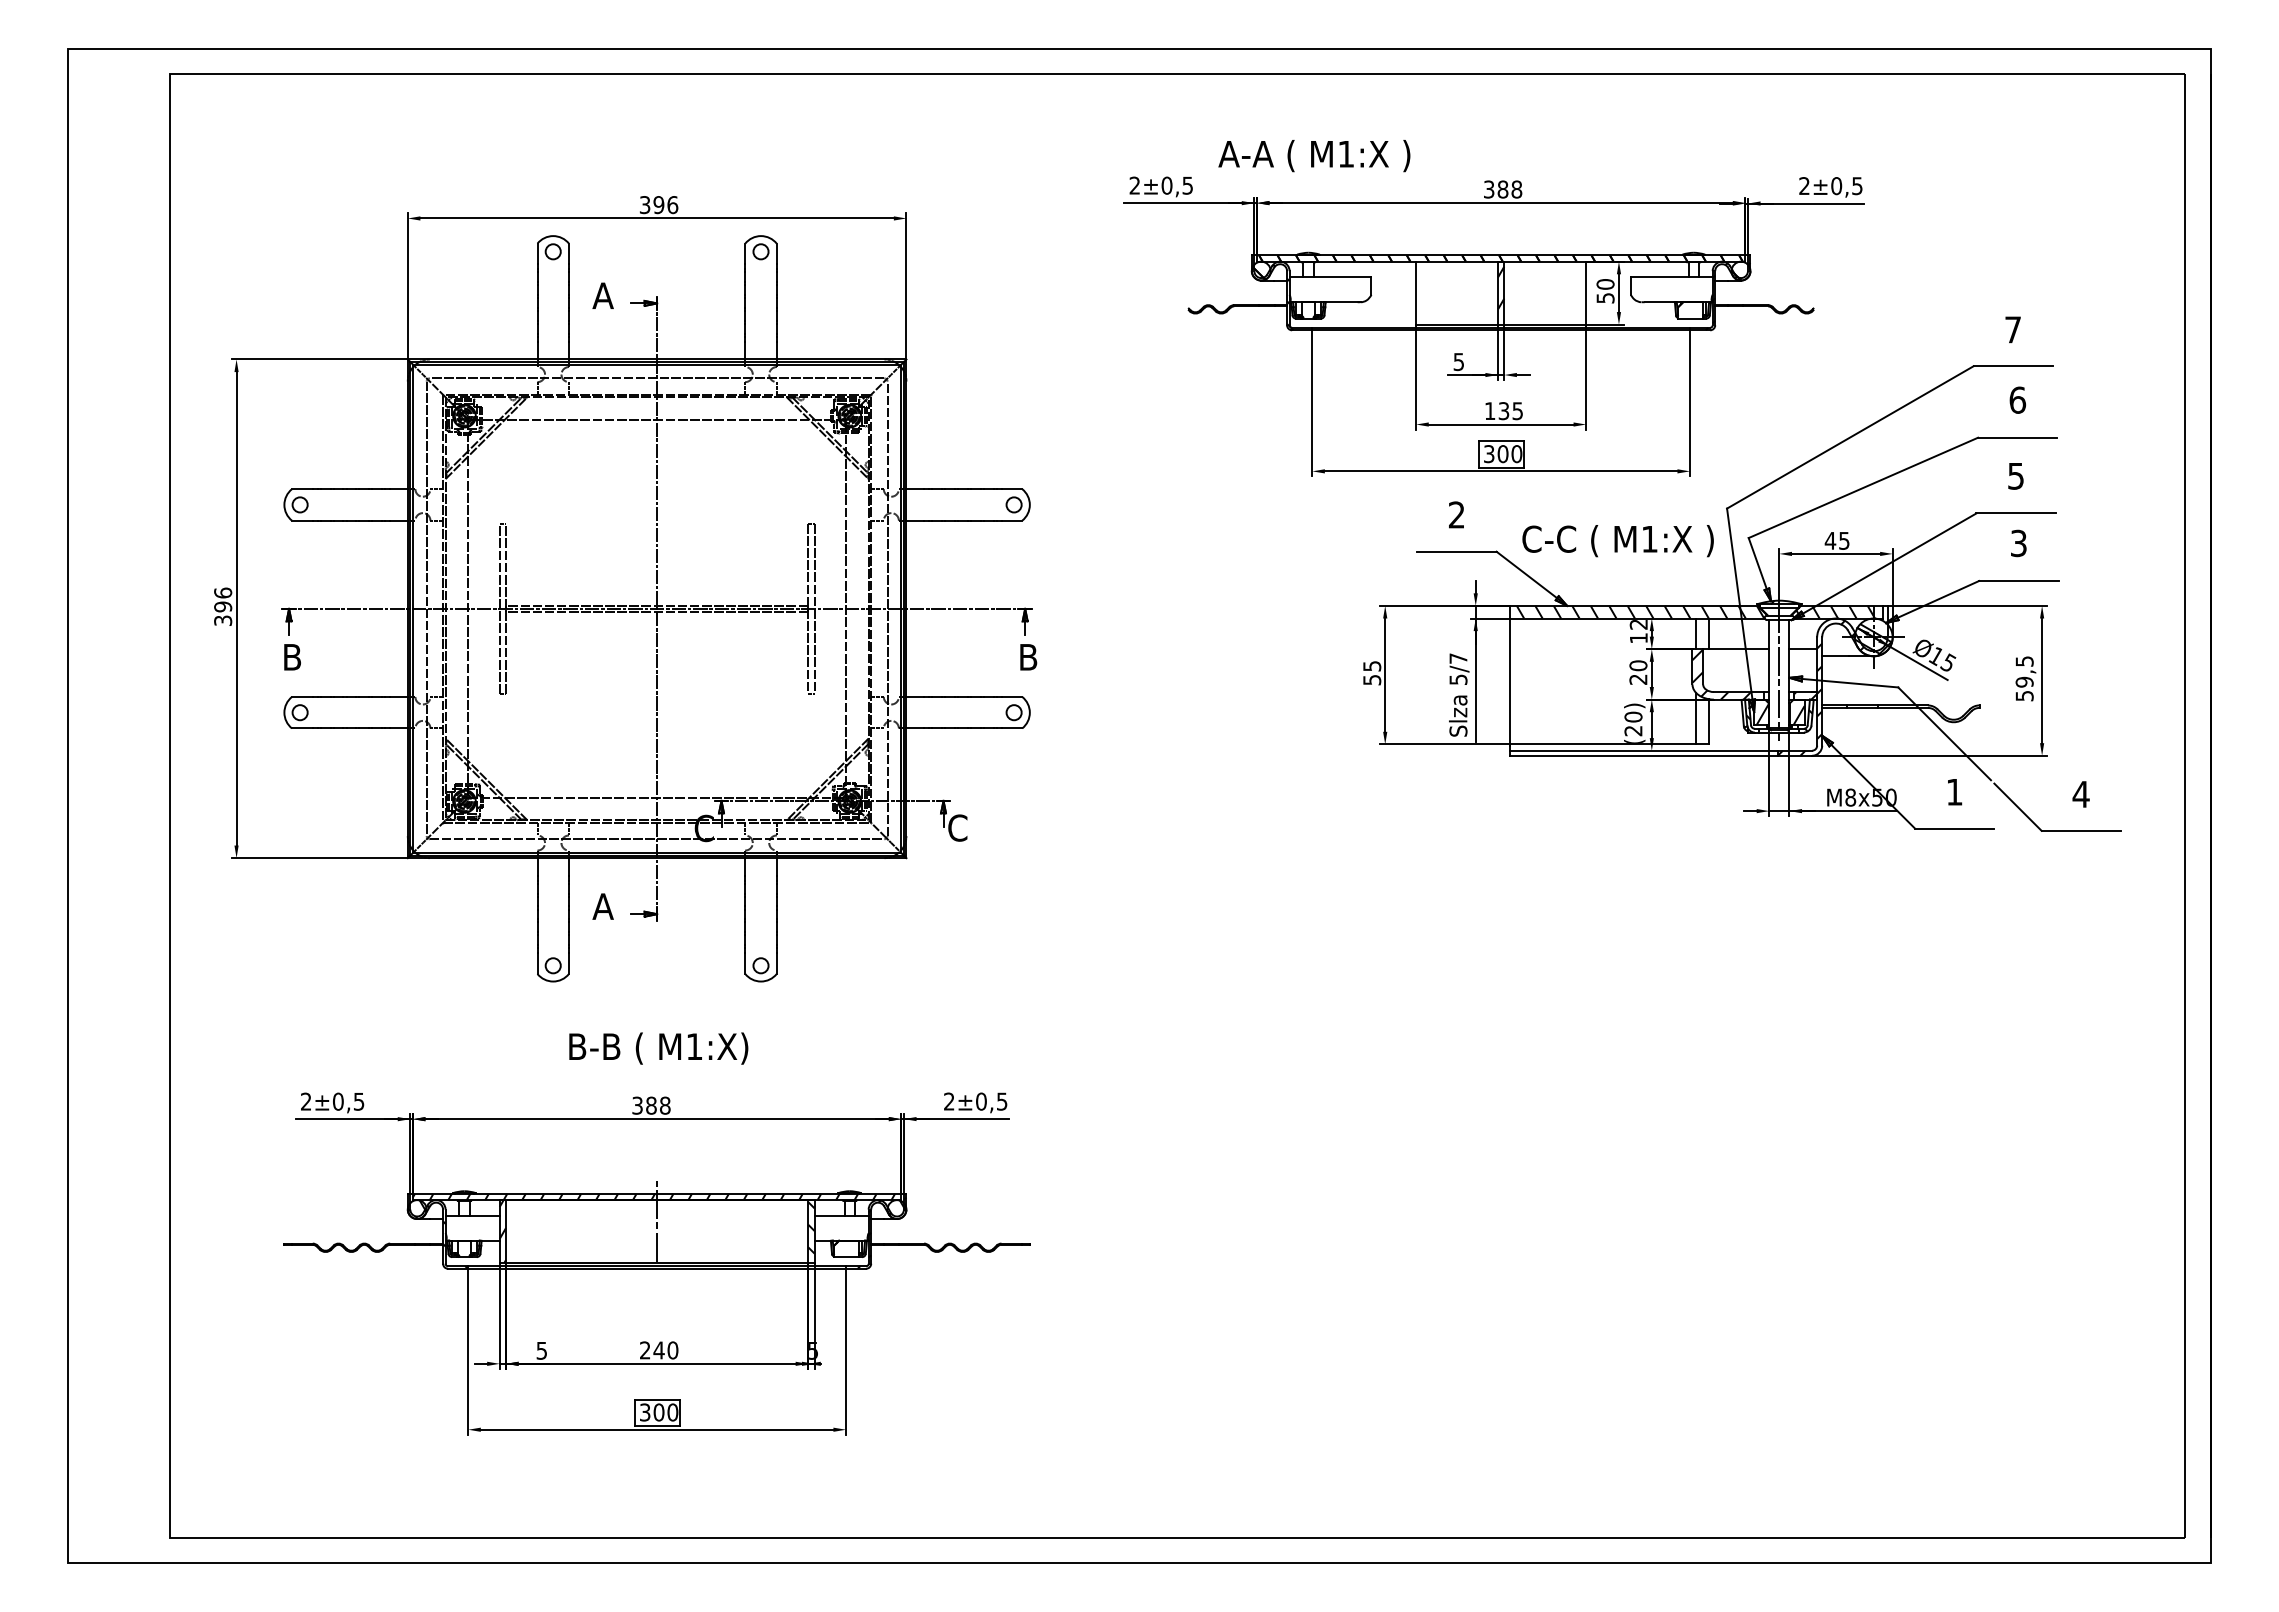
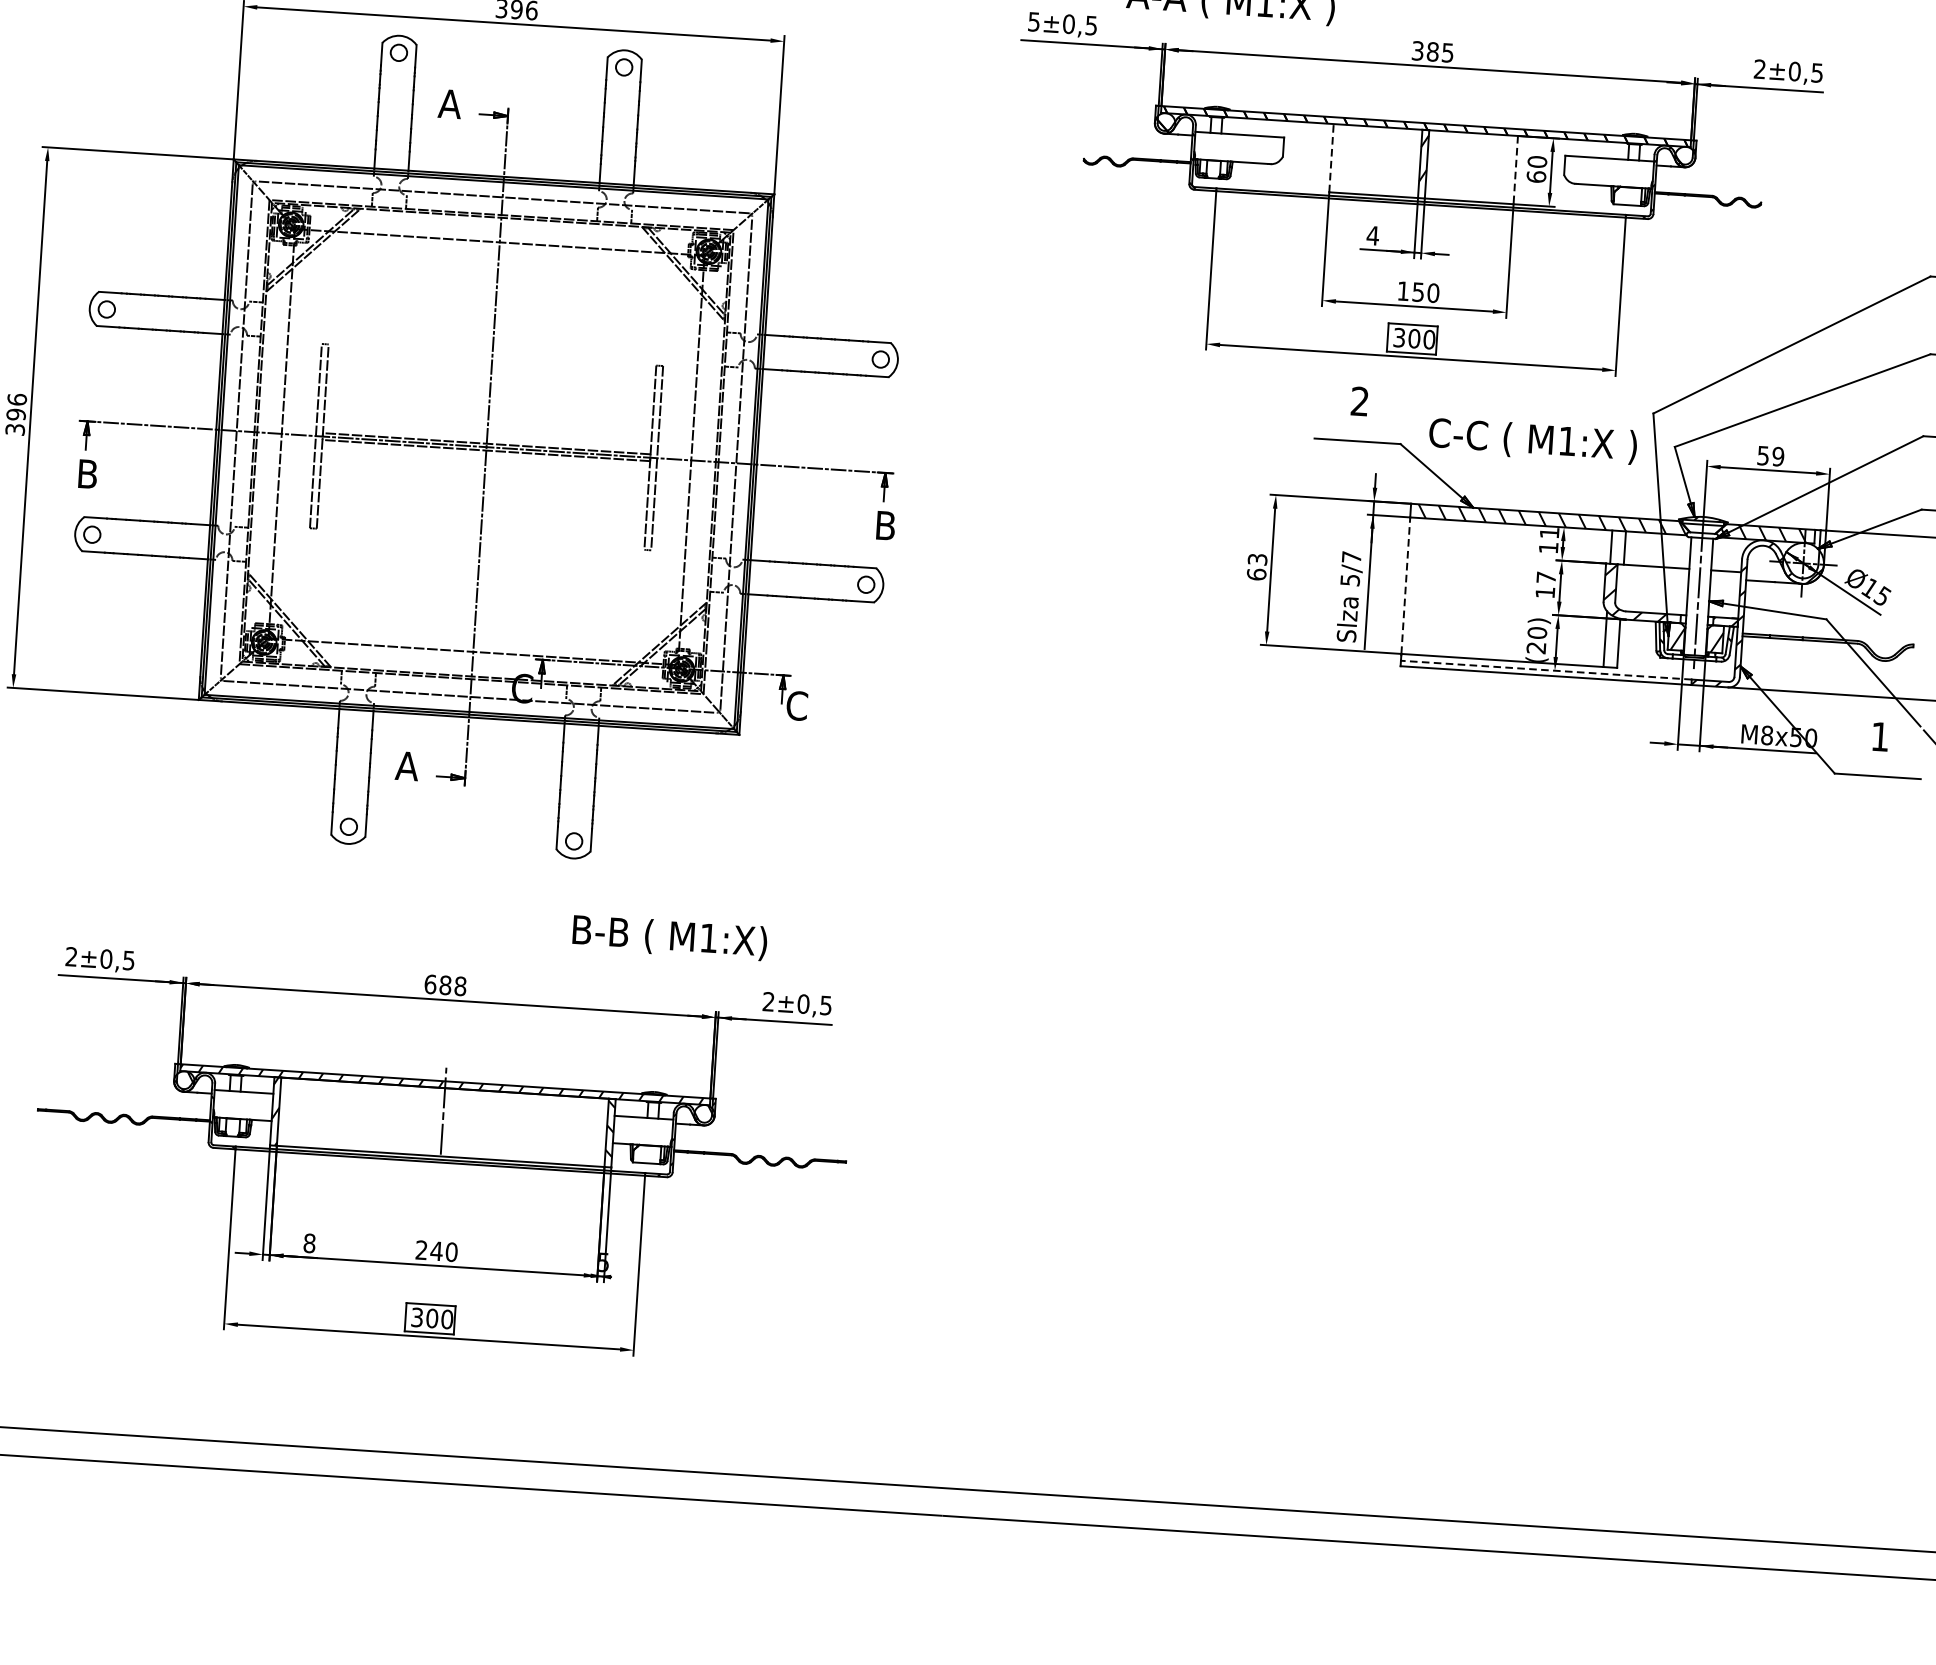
text: (1134, 185) -> (1033, 21), 2 -> 5
text: (1516, 189) -> (1447, 52), 388 -> 385
line: (1416, 292) -> (1331, 157), solid -> dashed
line: (1586, 293) -> (1516, 170), solid -> dashed
text: (1605, 297) -> (1536, 176), 50 -> 60
text: (1458, 362) -> (1372, 236), 5 -> 4
text: (1511, 411) -> (1426, 293), 135 -> 150
text: (1836, 540) -> (1769, 455), 45 -> 59
text: (1638, 624) -> (1549, 532), 12 -> 11
hatch: (1873, 639) -> (1802, 565), removed
text: (1638, 672) -> (1545, 584), 20 -> 17
text: (1372, 673) -> (1257, 567), 55 -> 63
line: (1509, 681) -> (1405, 585), solid -> dashed
line: (1643, 750) -> (1545, 669), solid -> dashed
text: (658, 1048) -> (669, 937), moved
text: (637, 1105) -> (430, 984), 388 -> 688
text: (541, 1350) -> (309, 1243), 5 -> 8

